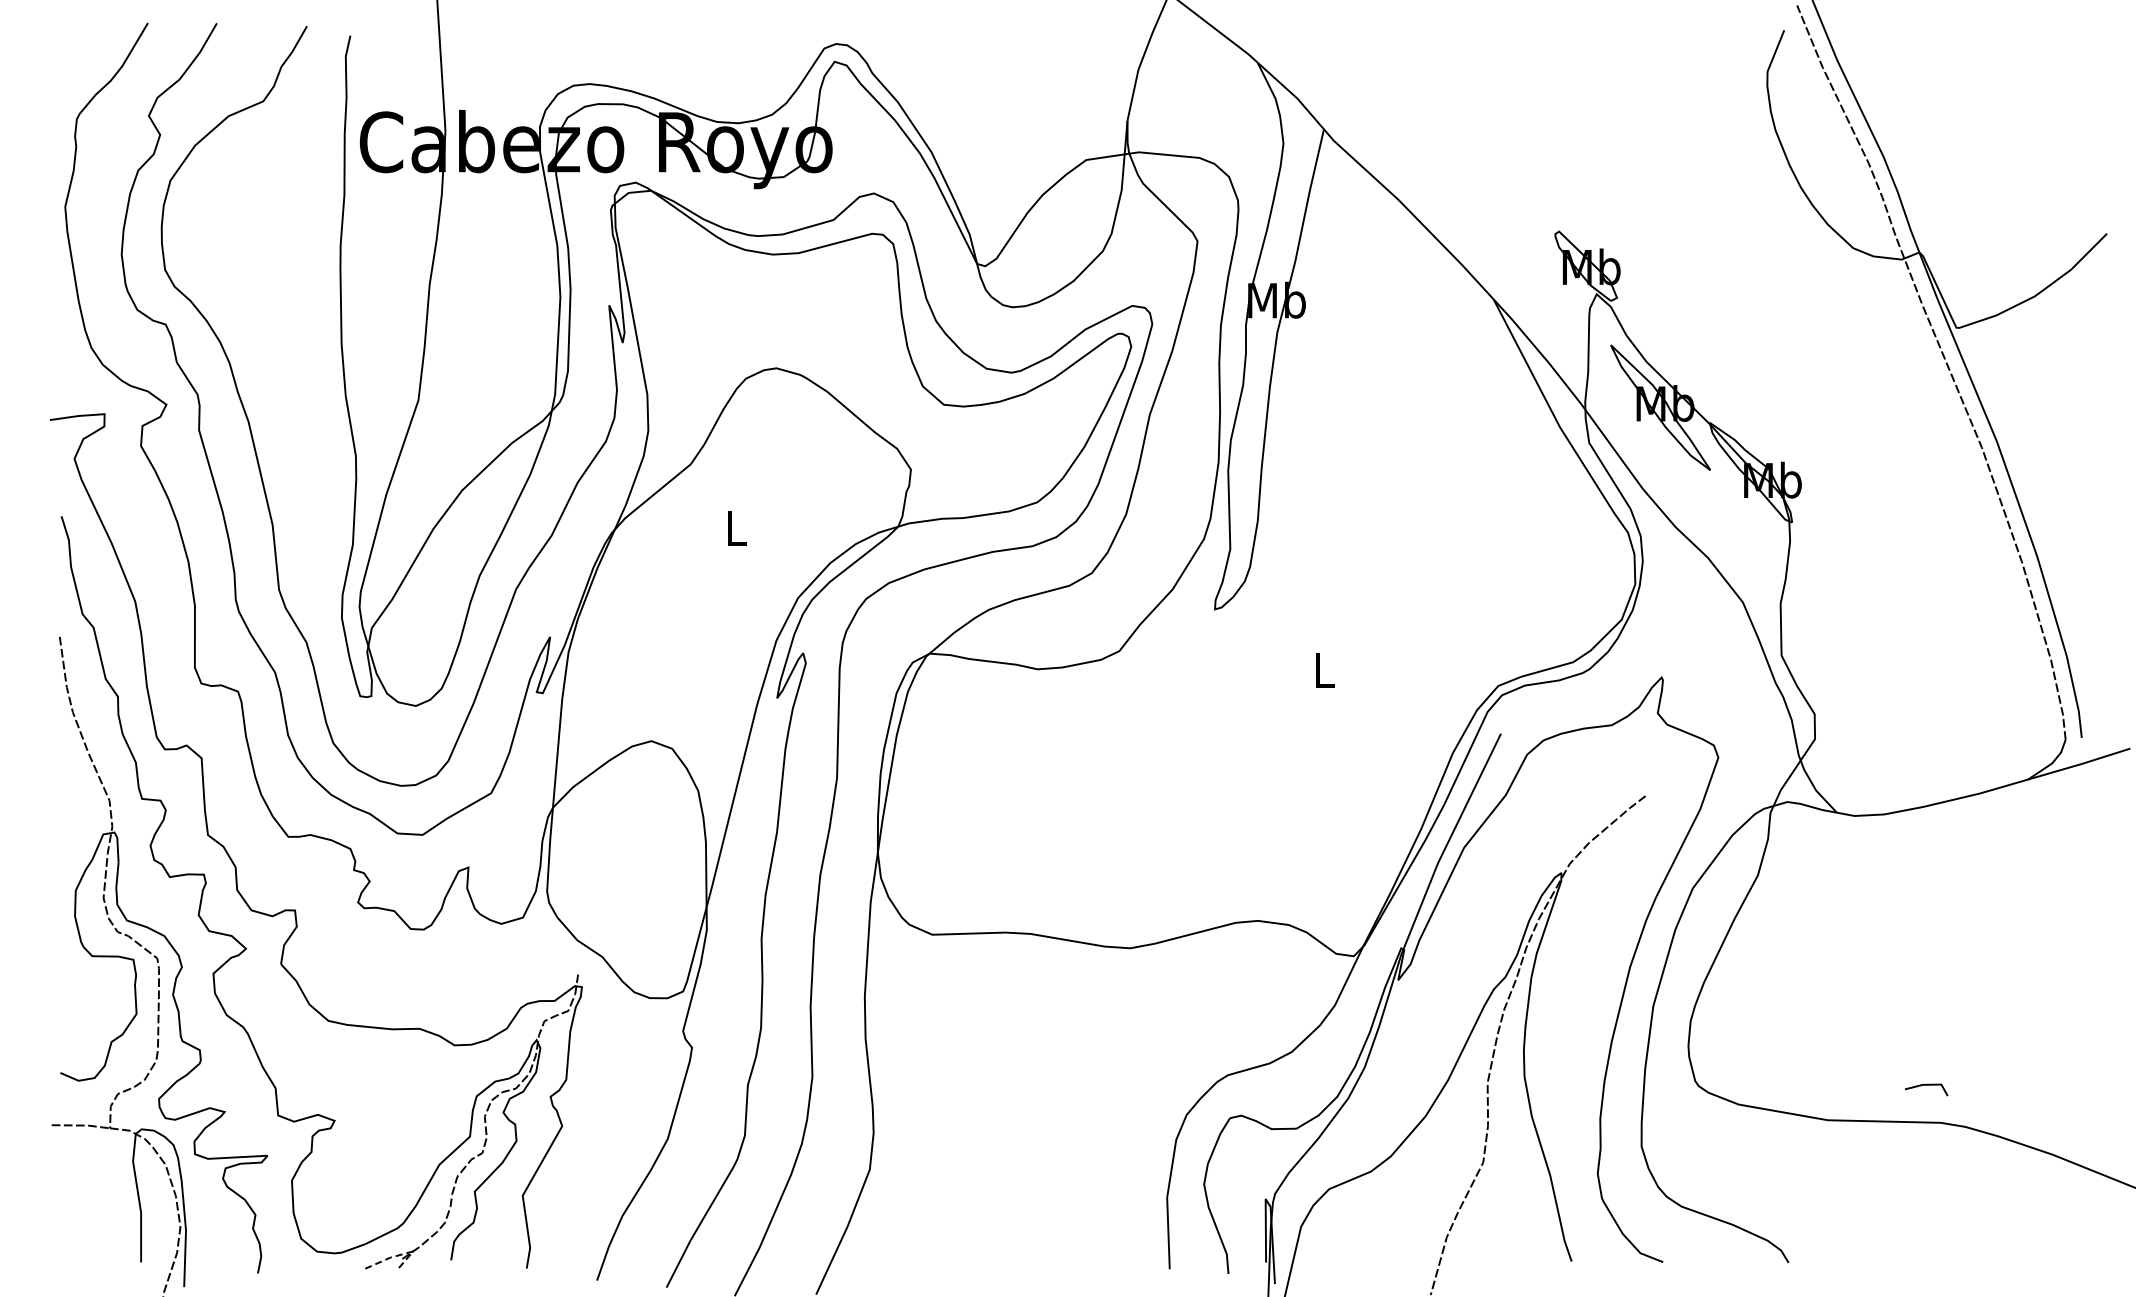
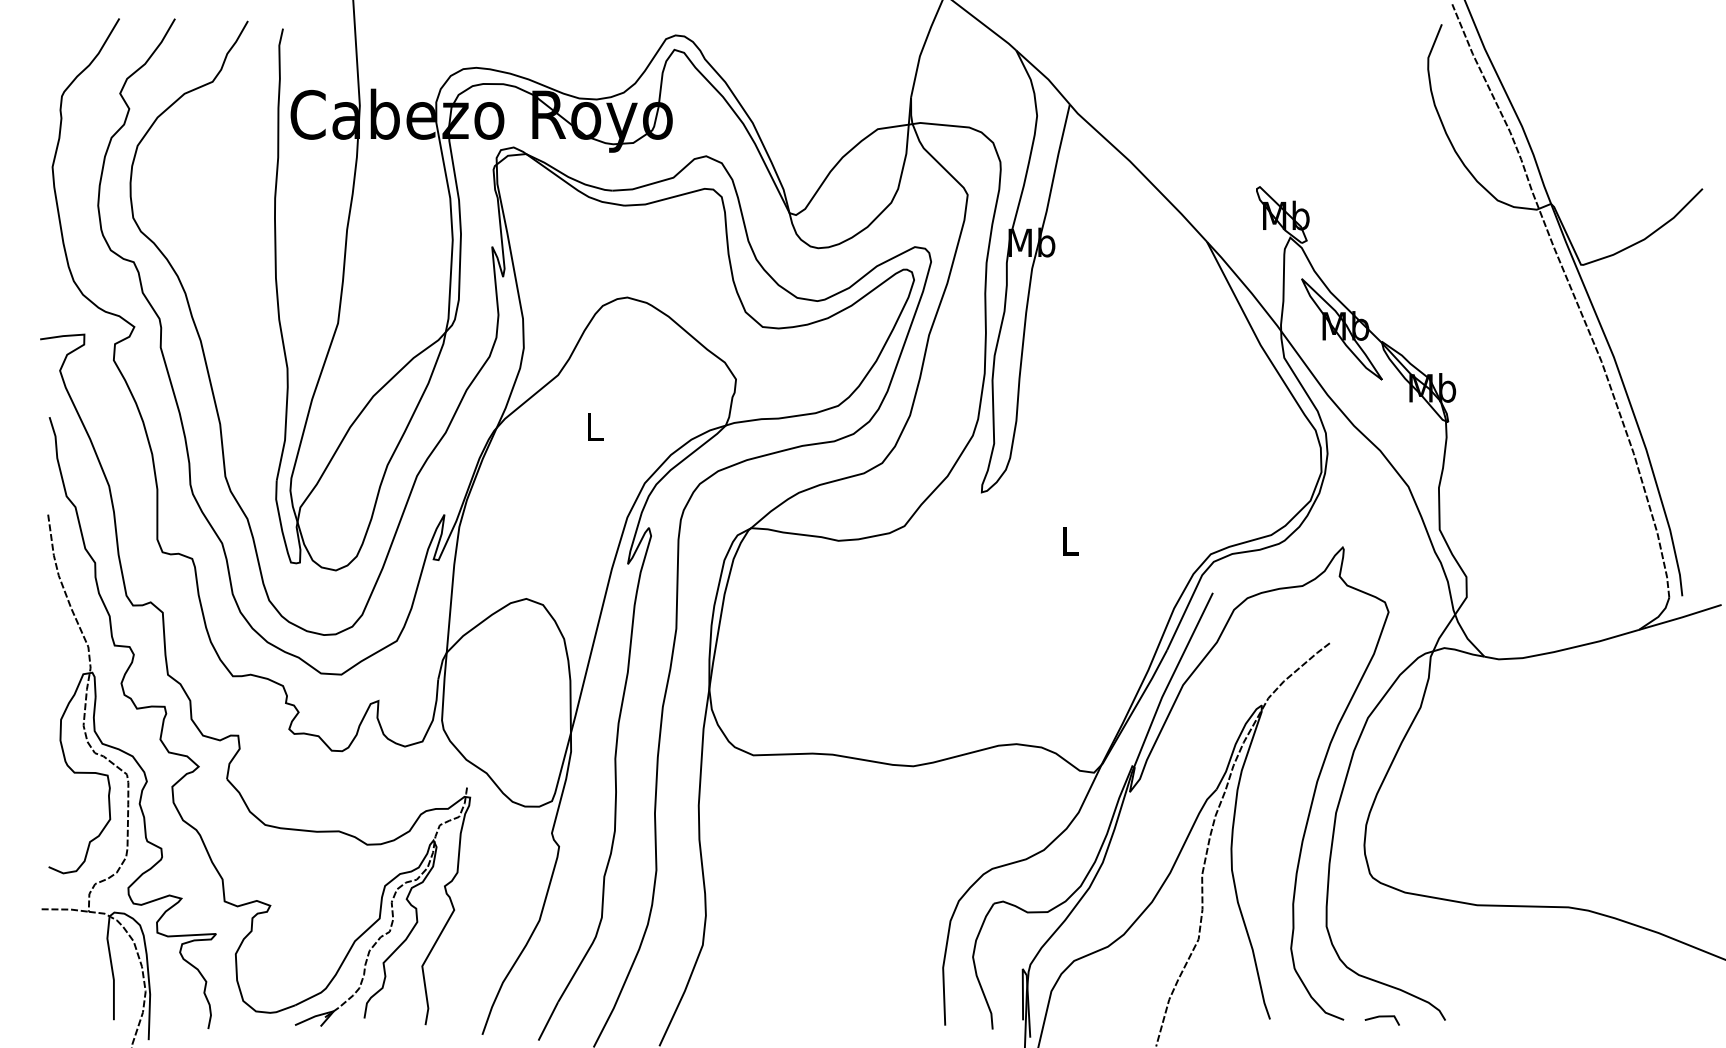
line: (1926, 1085) -> (1382, 1017), moved
line: (400, 1254) -> (323, 1013), dashed -> solid

